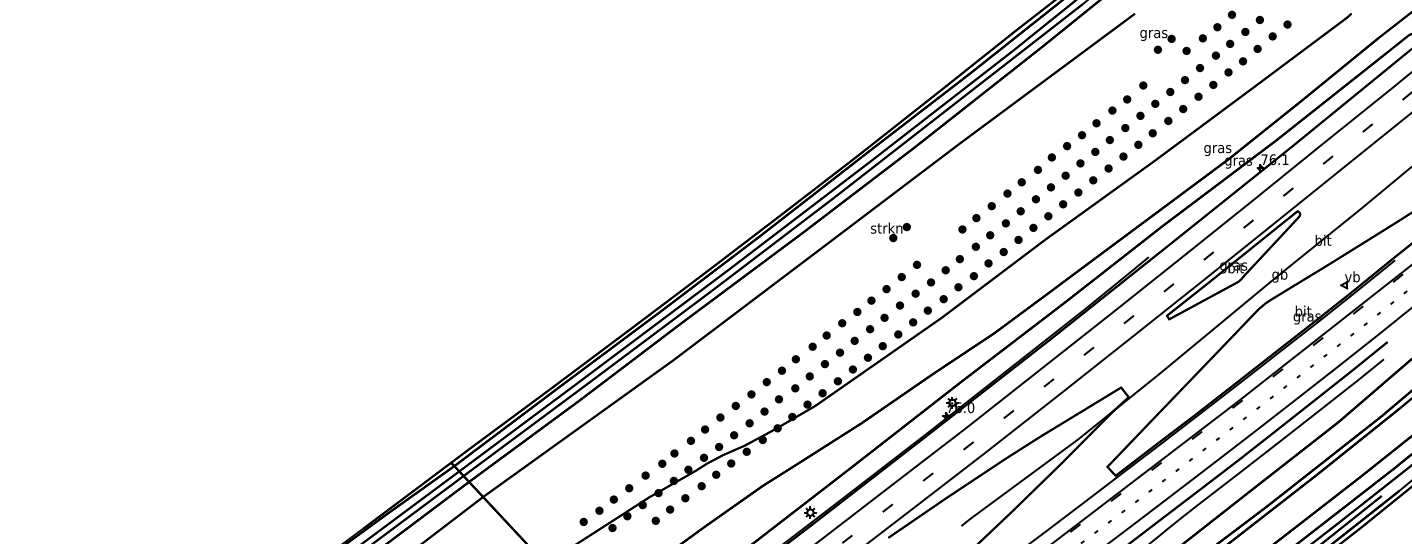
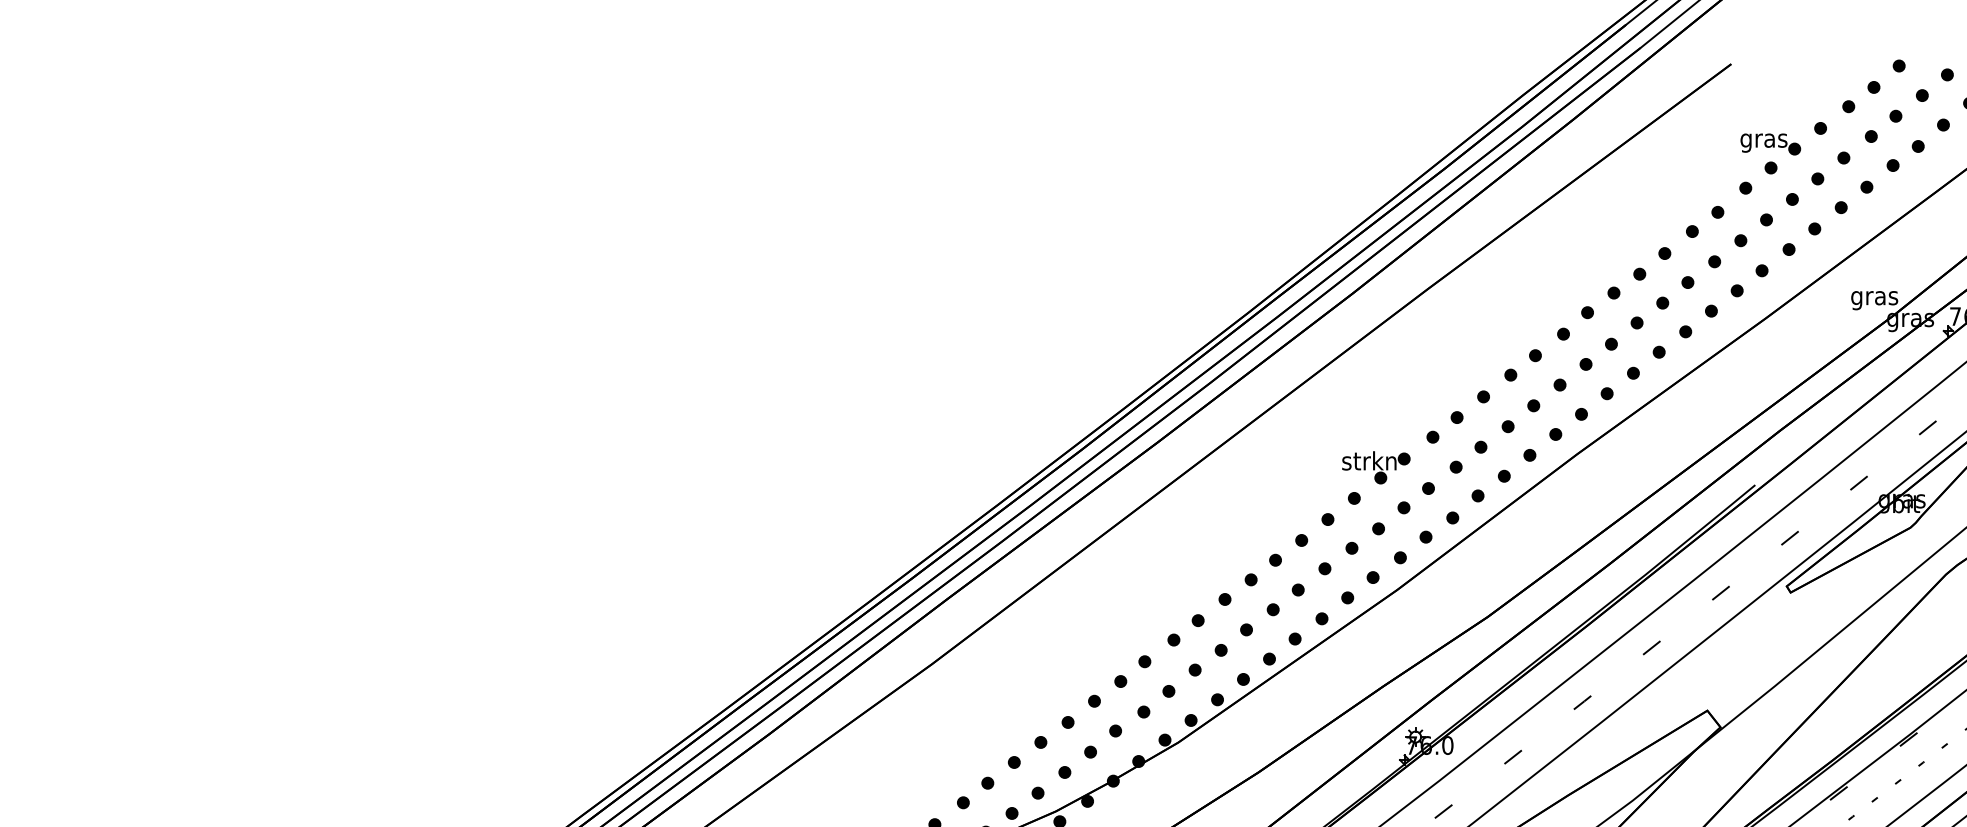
part: (1157, 41) -> (1770, 153), moved
part: (890, 232) -> (1375, 468), moved

